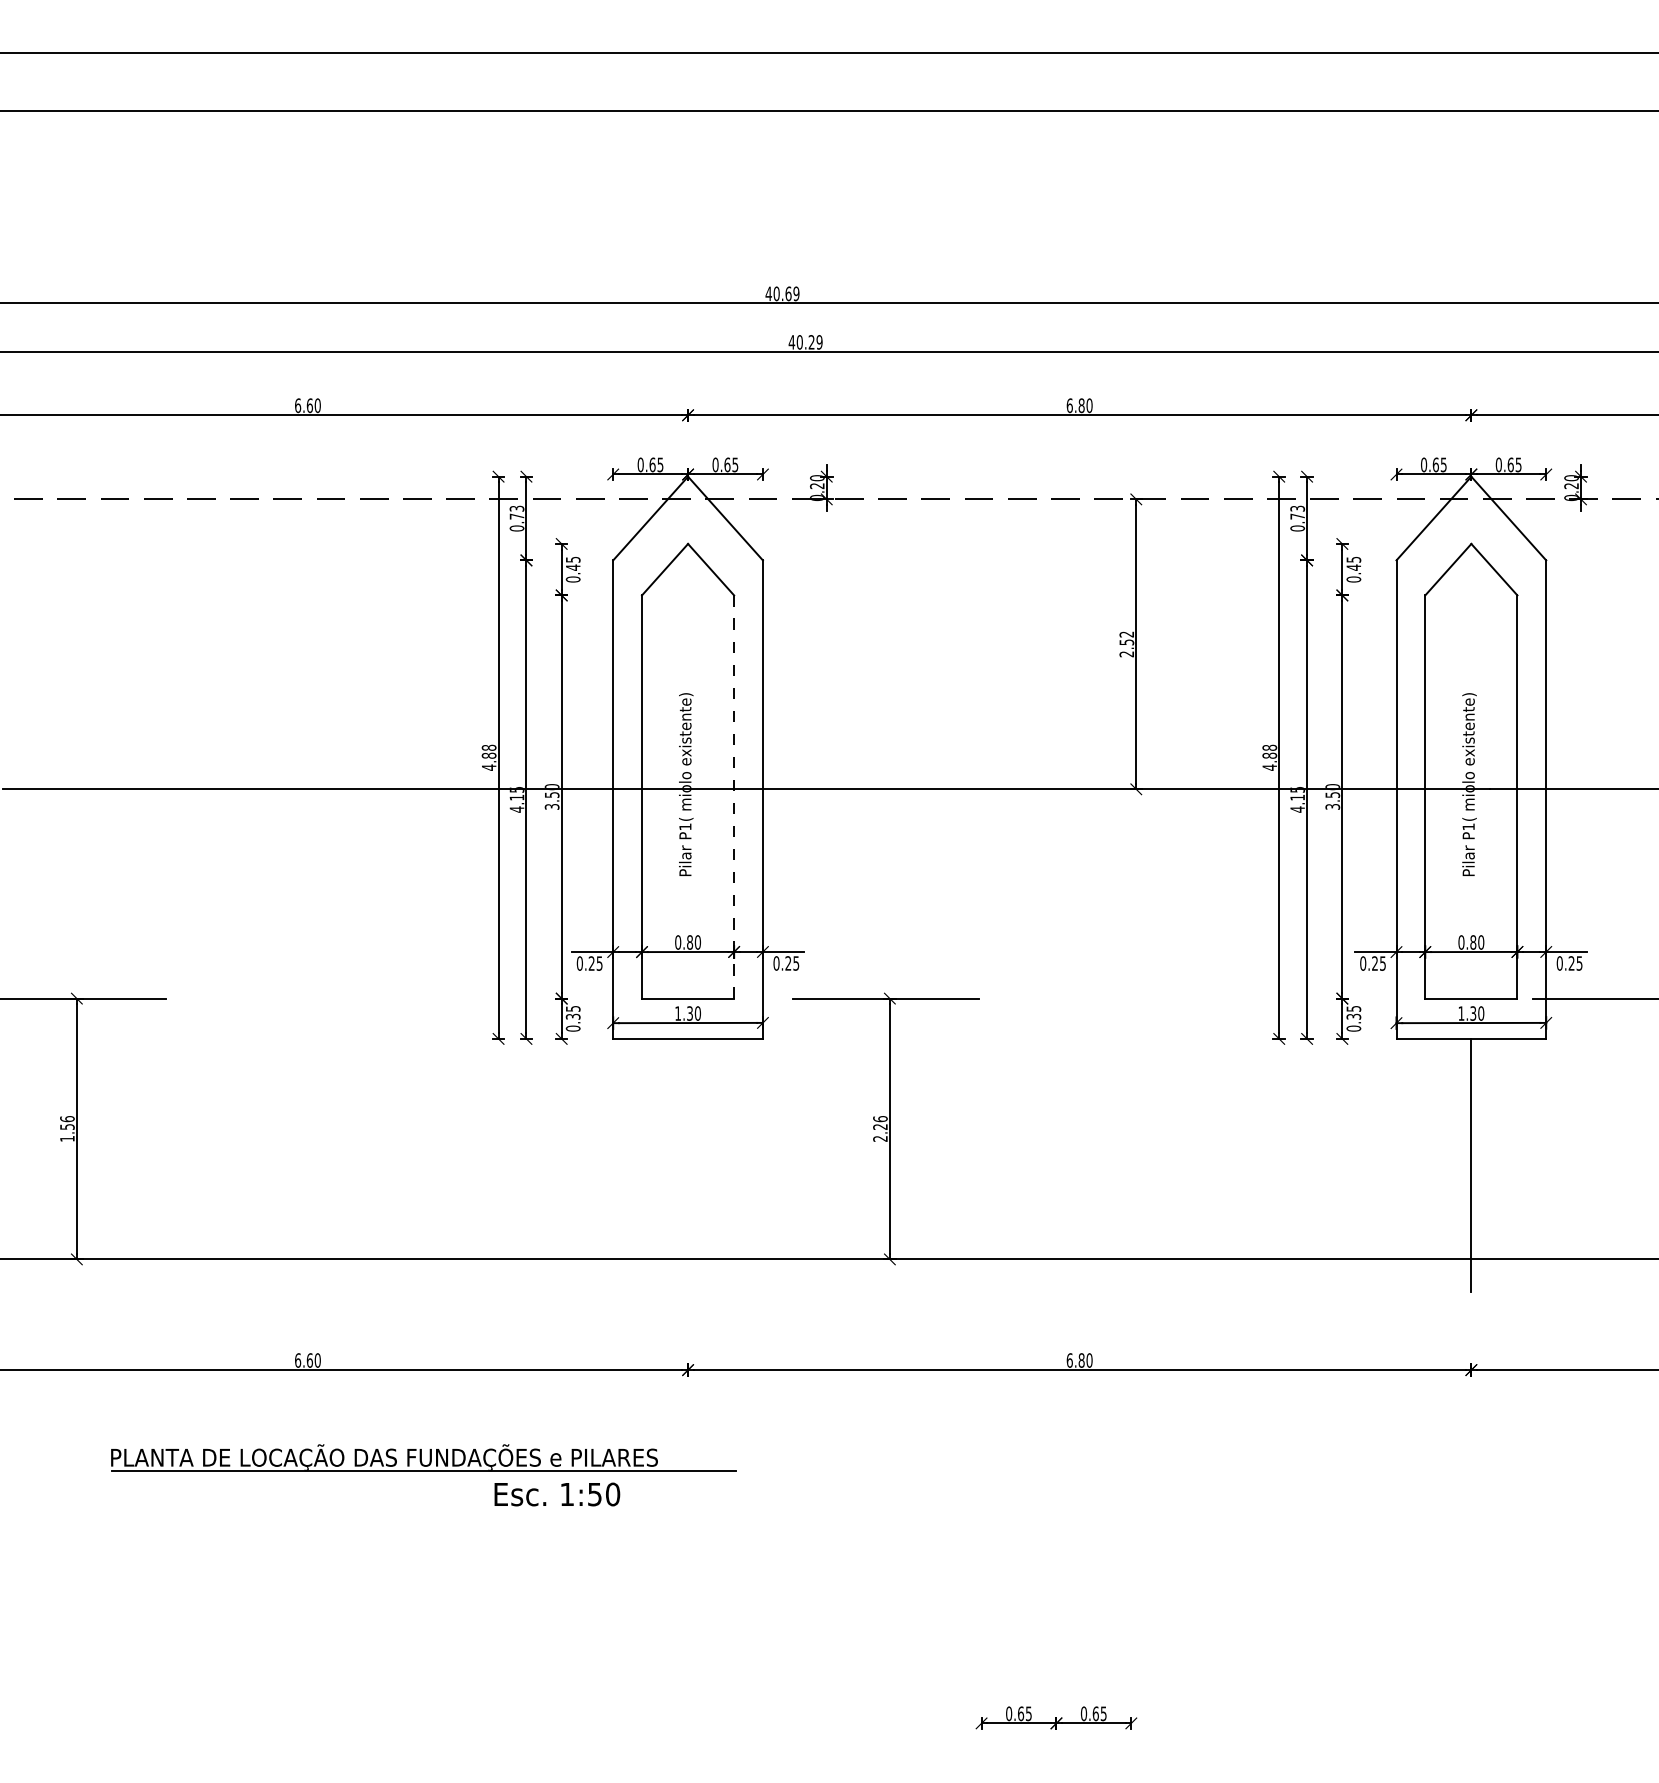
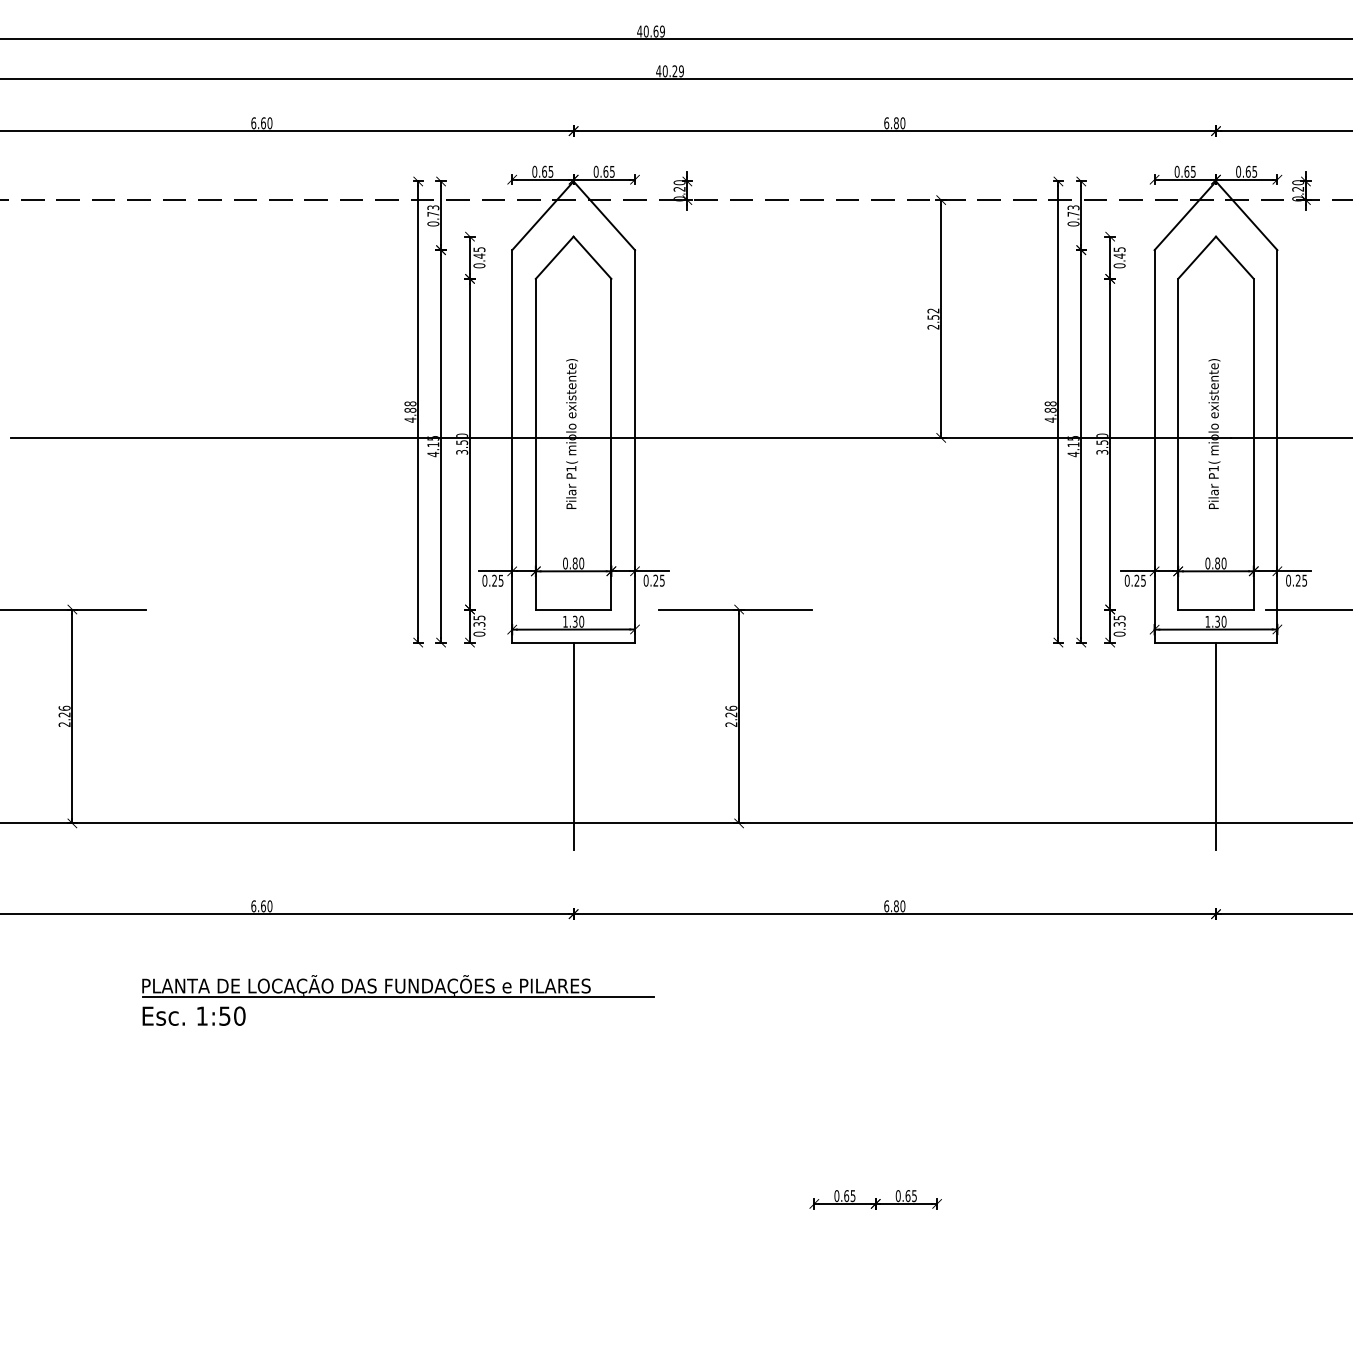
line: (734, 797) -> (611, 444), dashed -> solid
text: (67, 1132) -> (64, 719), 1.56 -> 2.26
line: (688, 1164) -> (573, 745), added
part: (423, 1457) -> (398, 985), moved
text: (557, 1494) -> (194, 1016), moved

